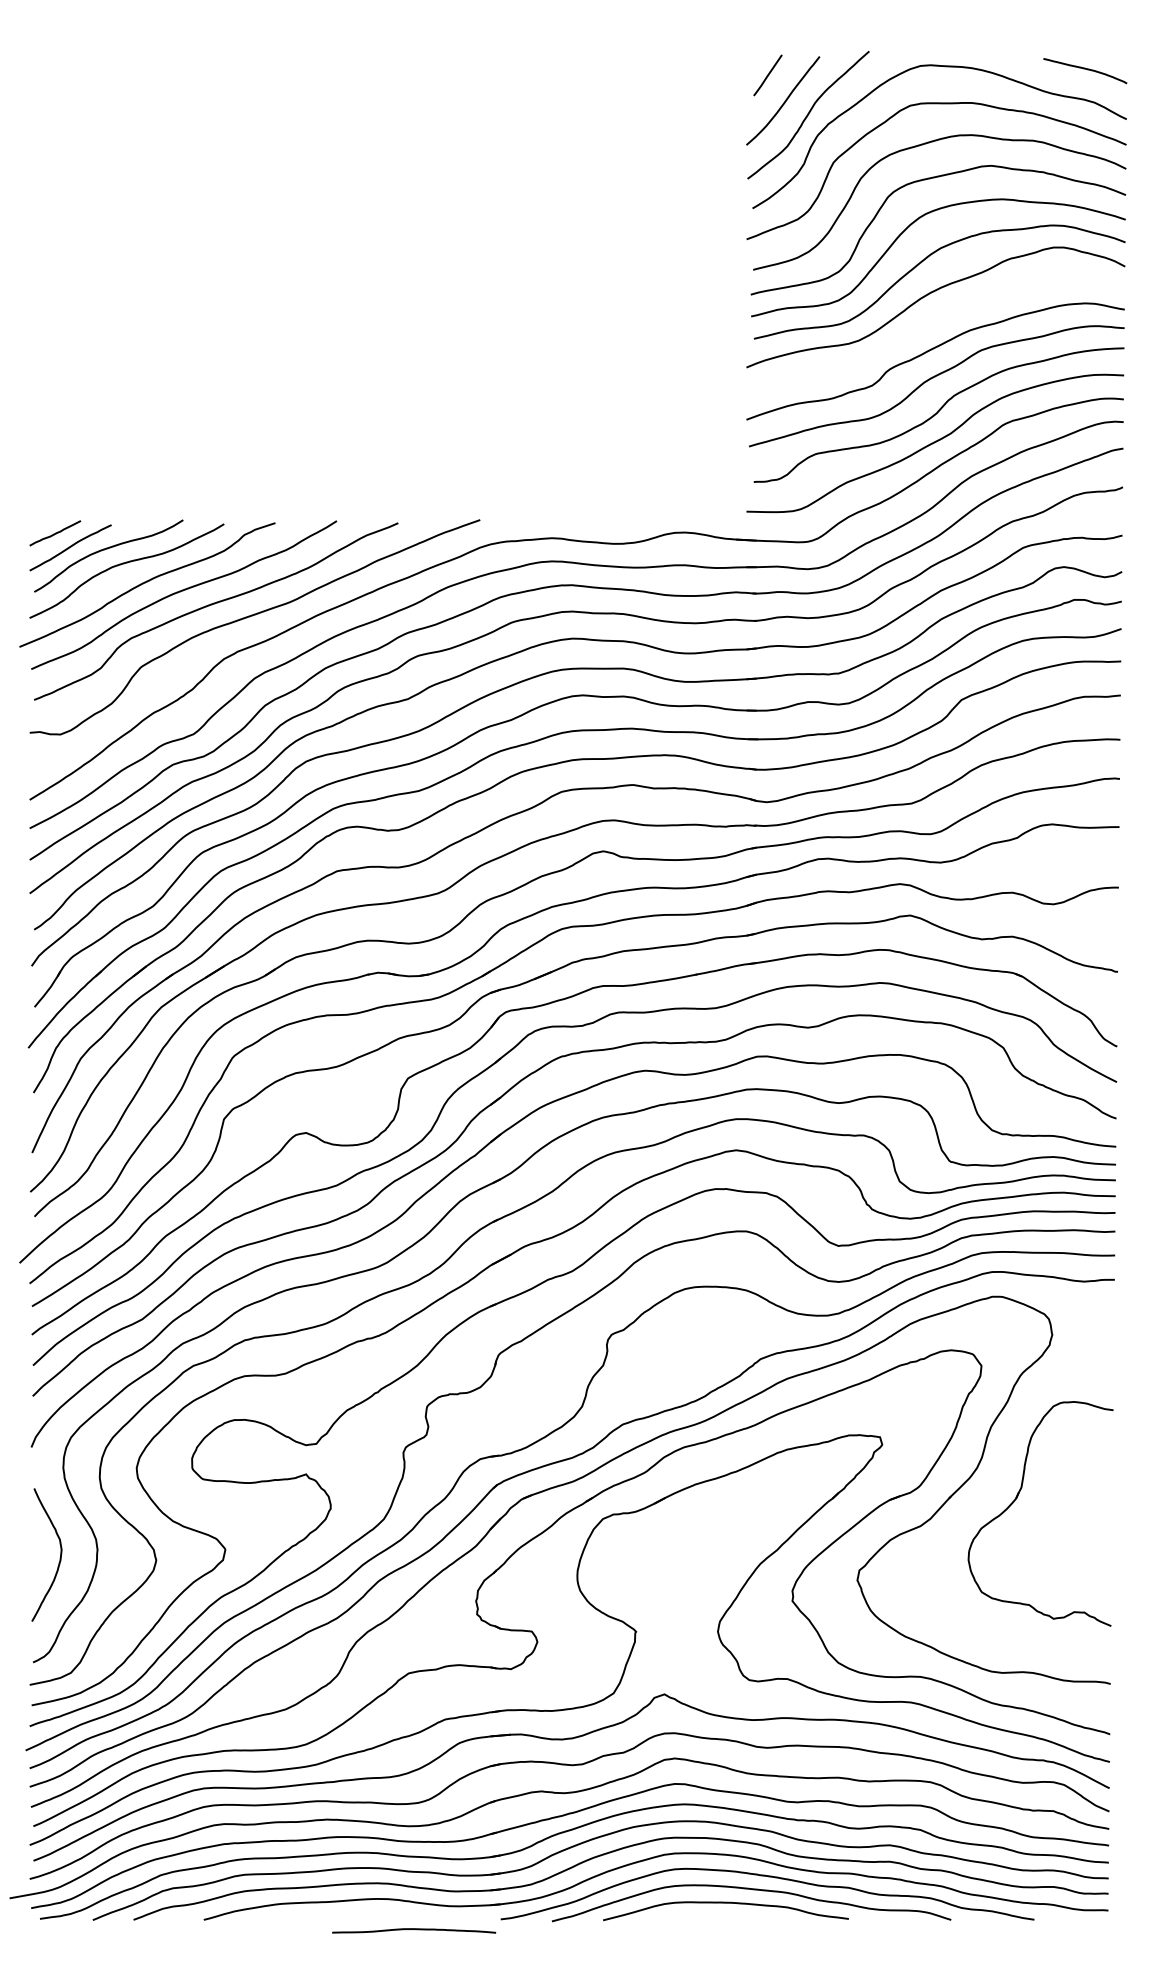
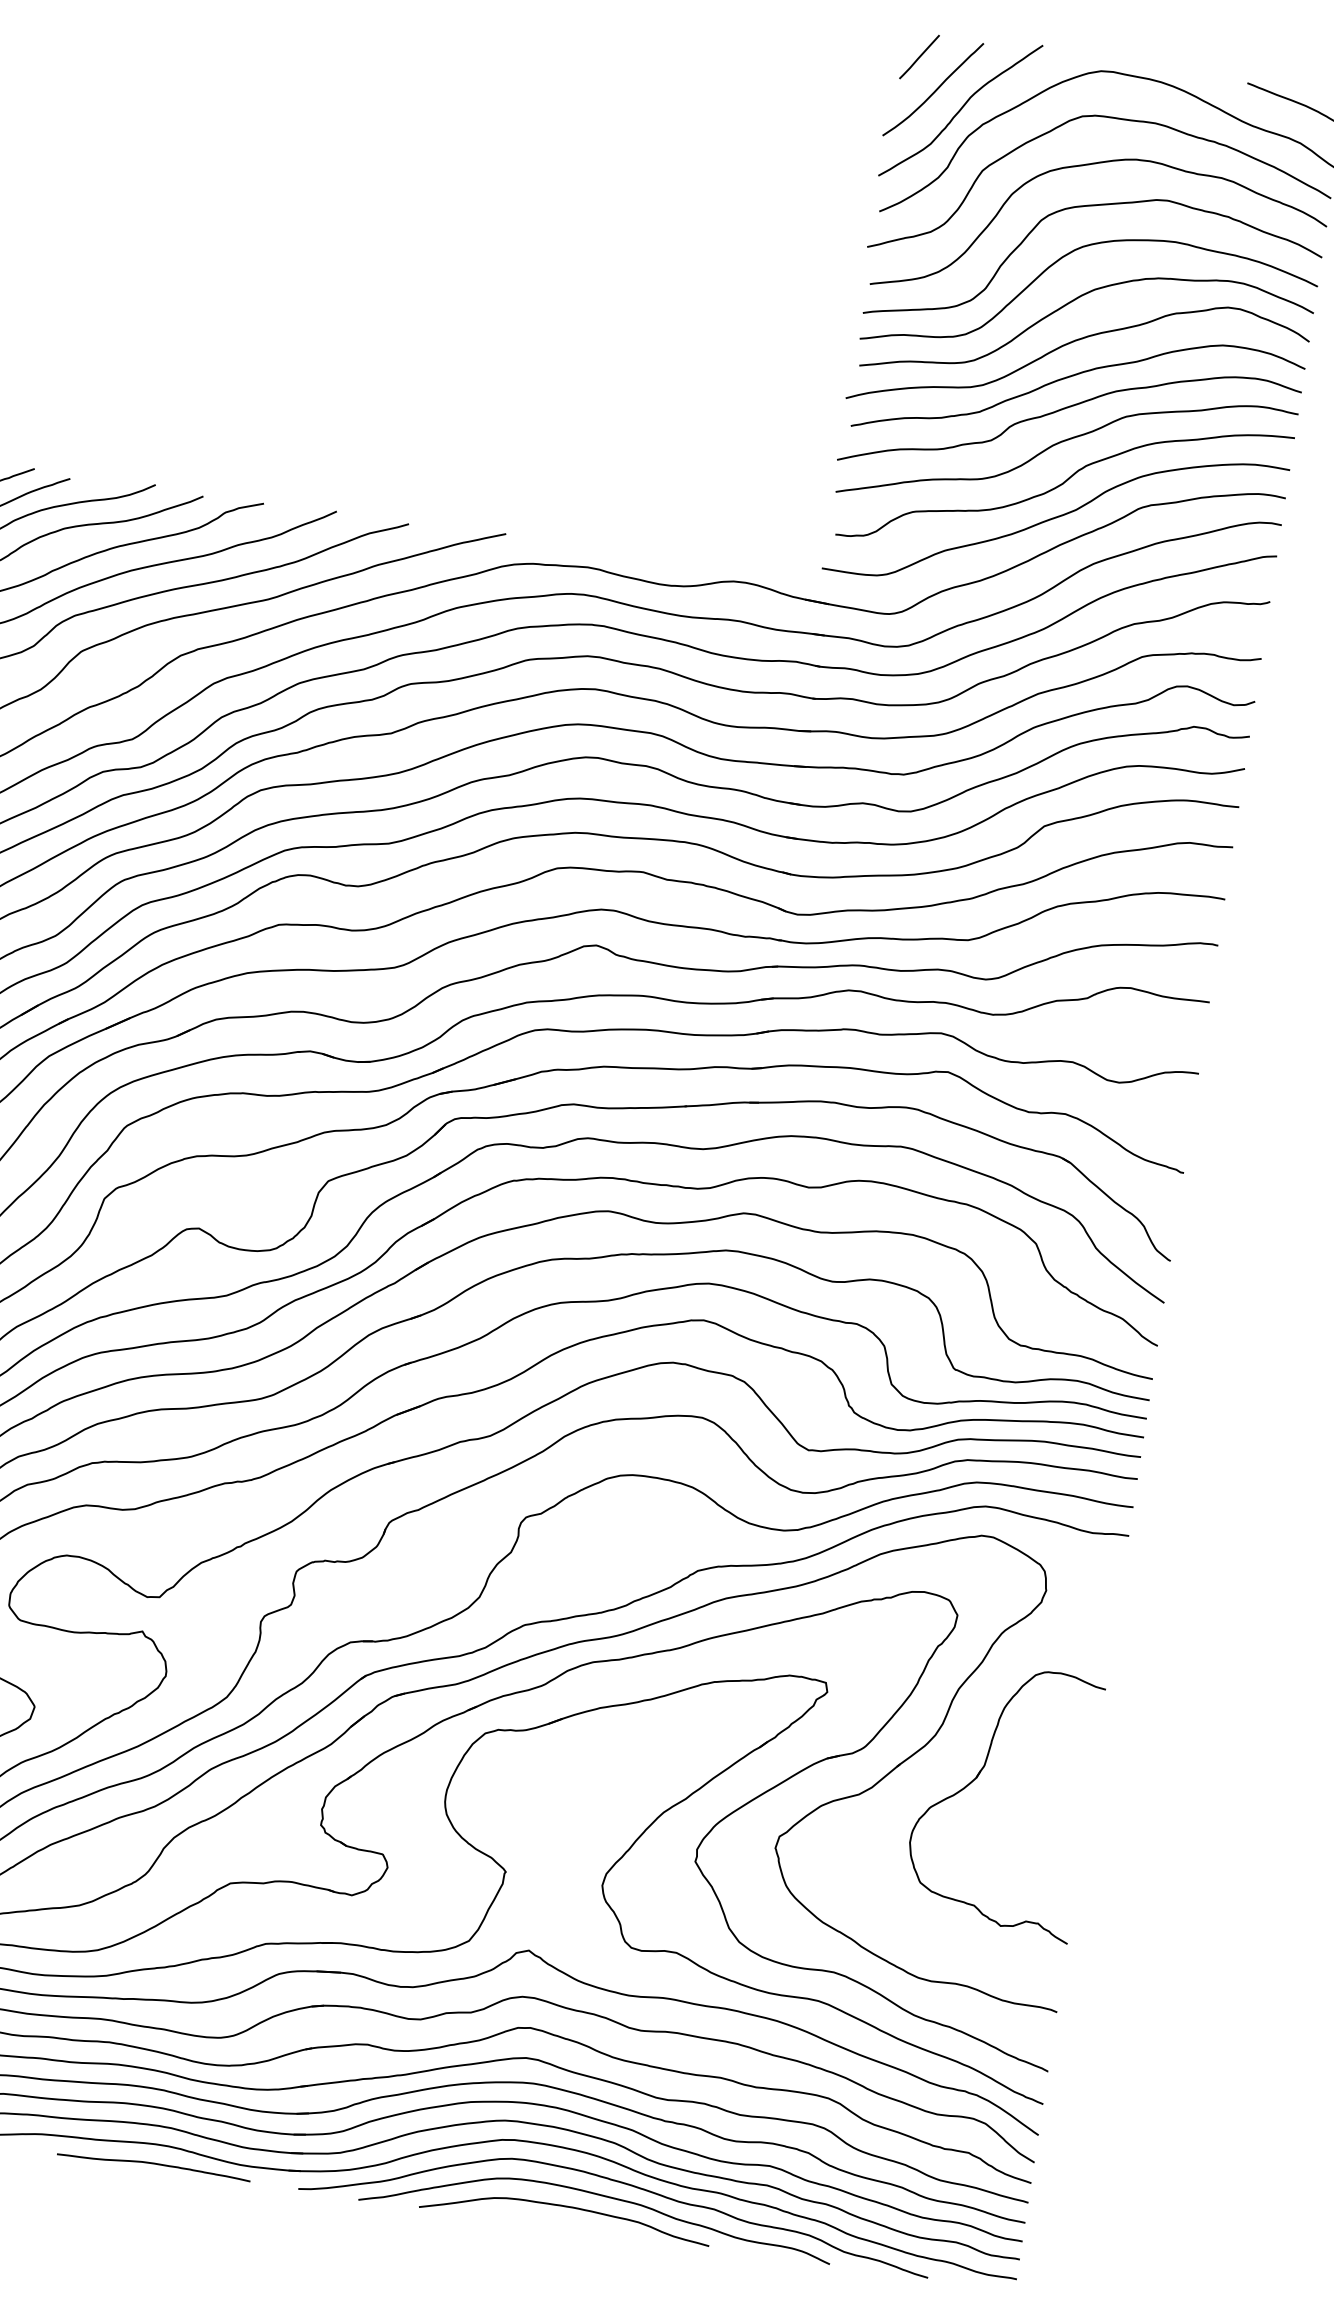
curve: (932, 323) -> (1072, 377), added
curve: (414, 1929) -> (154, 2164), moved

